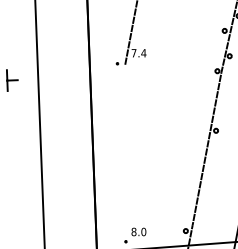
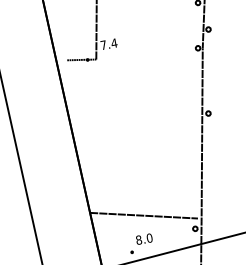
line: (112, 62) -> (81, 59), added
line: (142, 210) -> (143, 215), added

